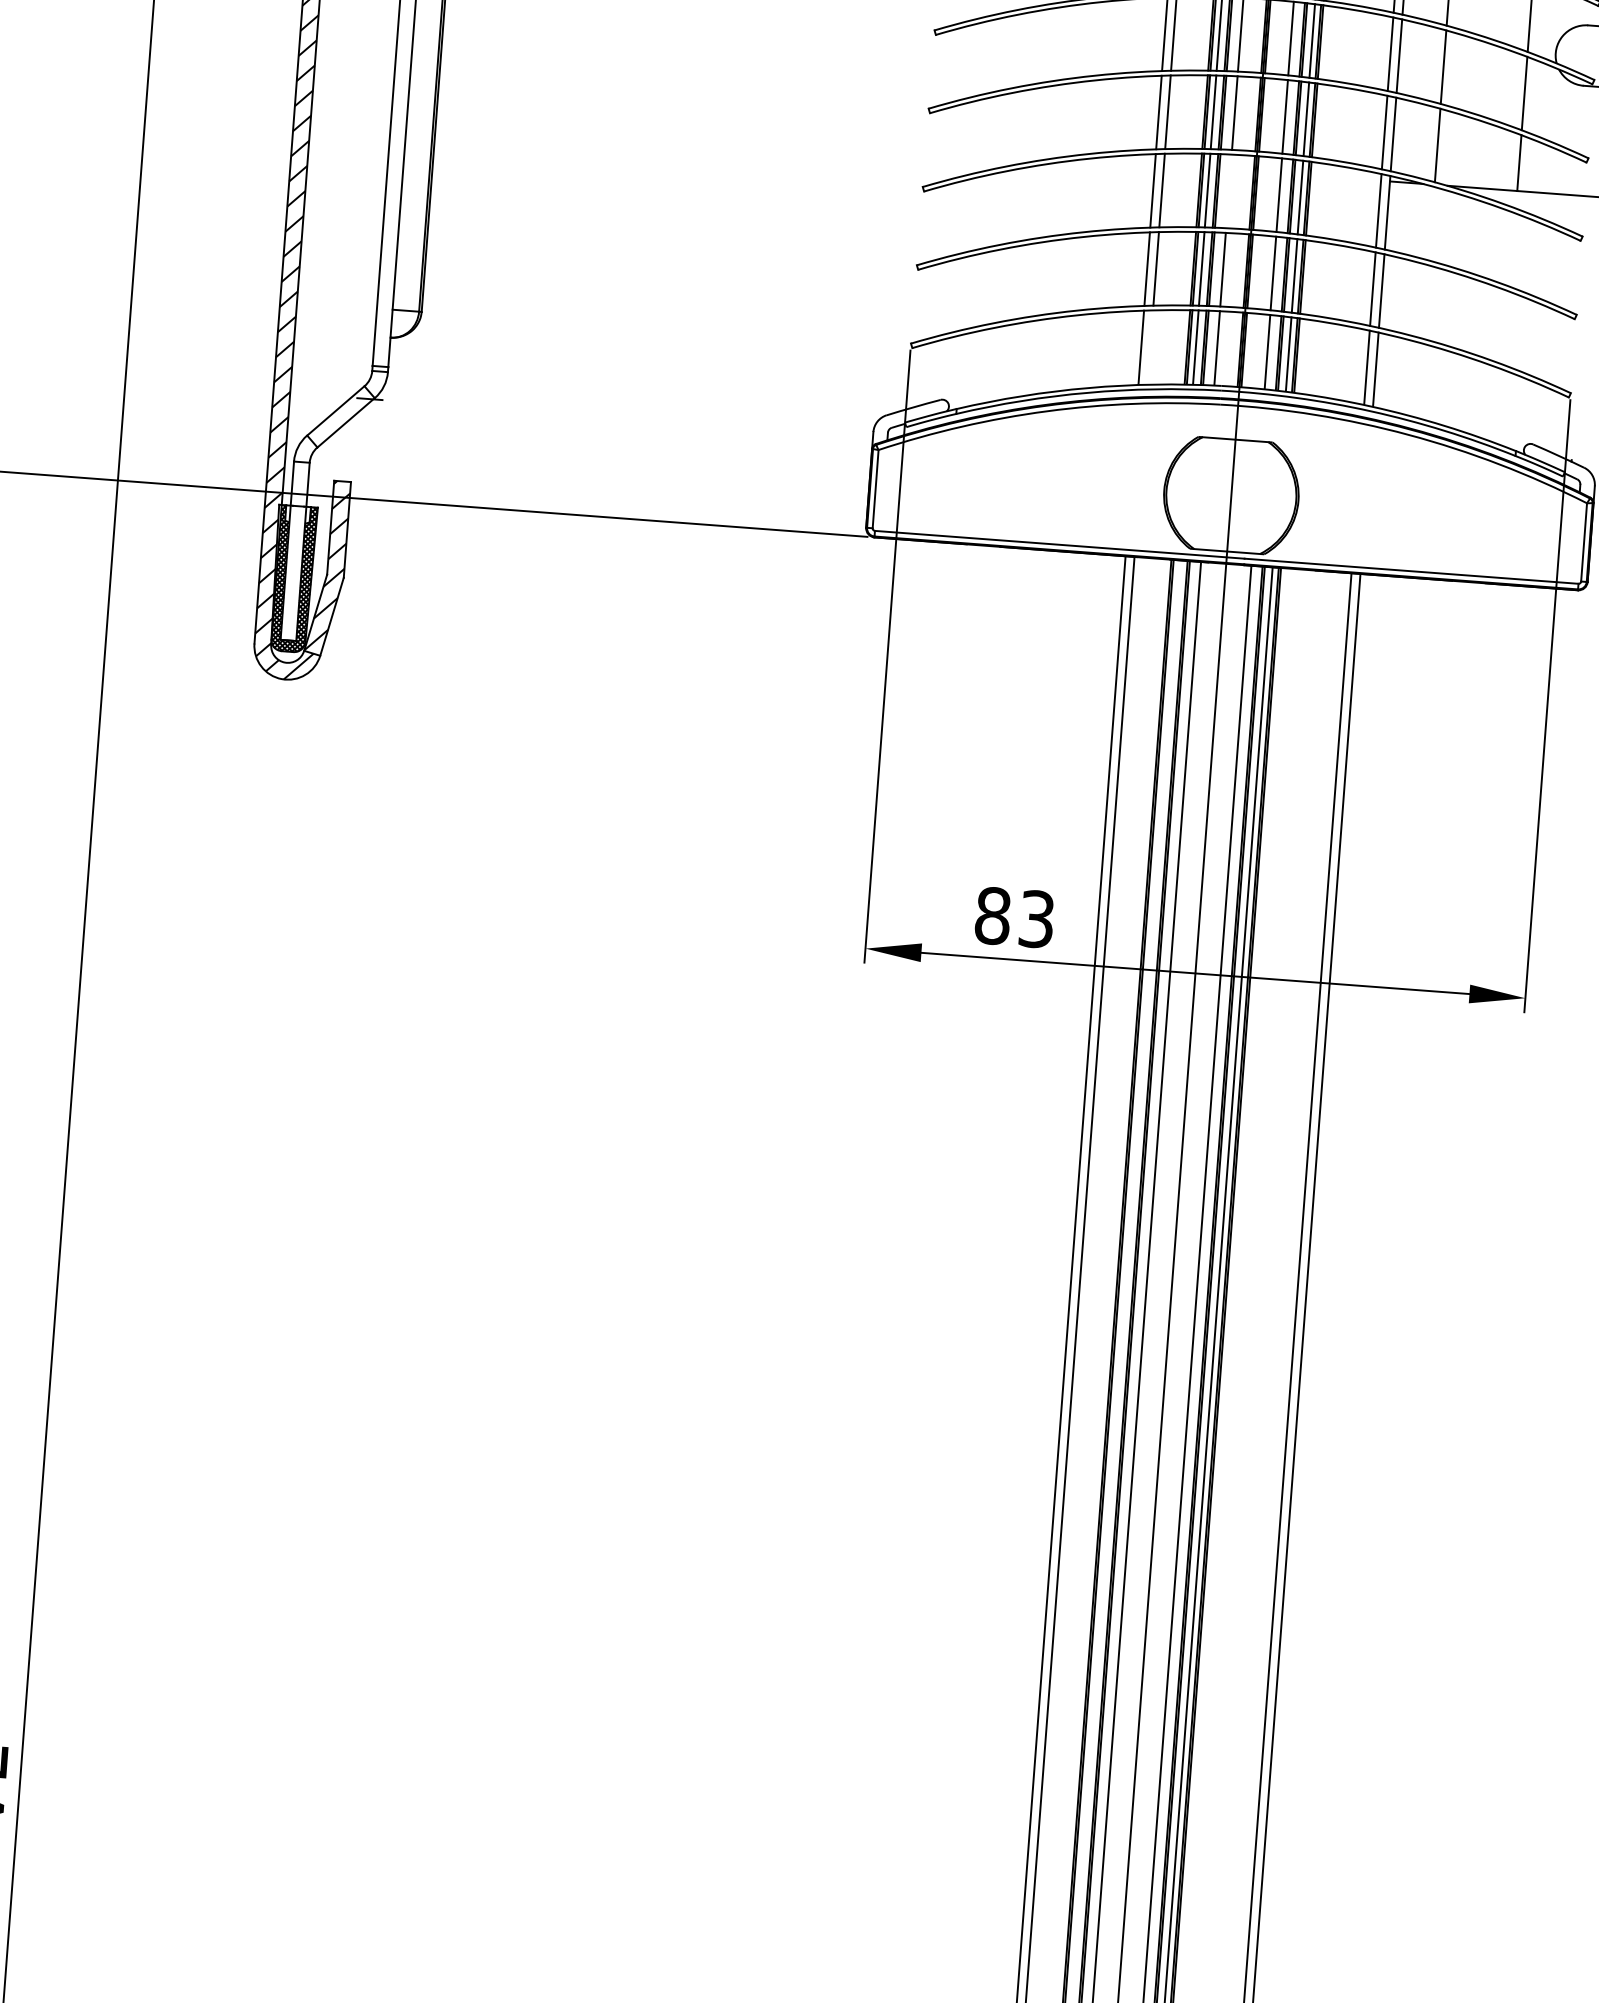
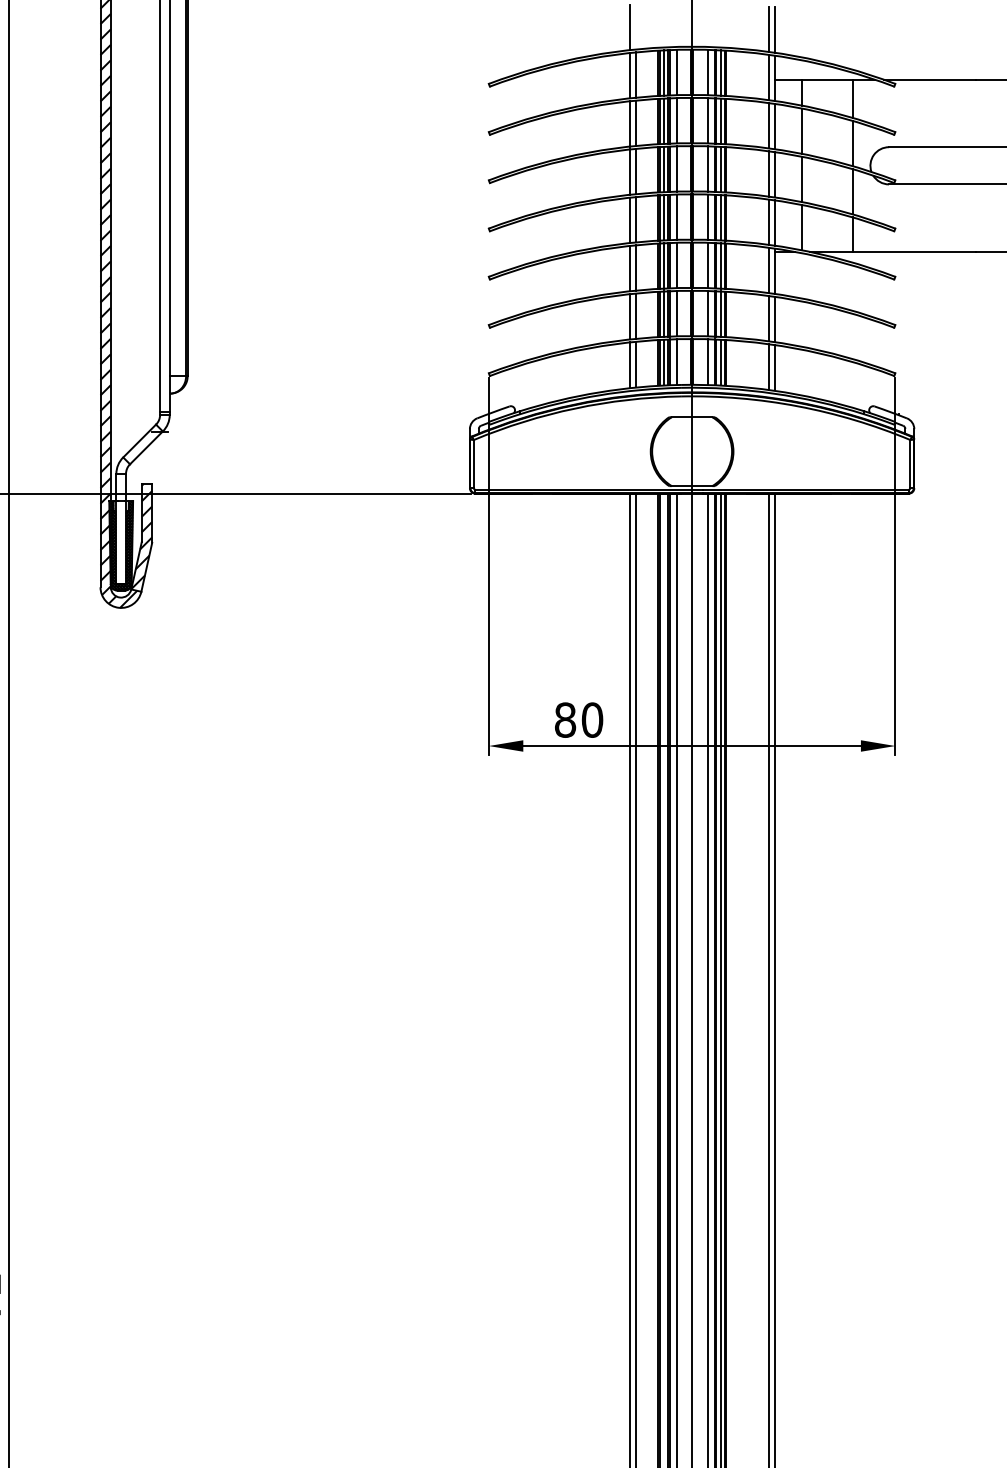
line: (1228, 191) -> (676, 265), added
line: (1150, 347) -> (635, 364), added
text: (1036, 918) -> (592, 719), 83 -> 80

